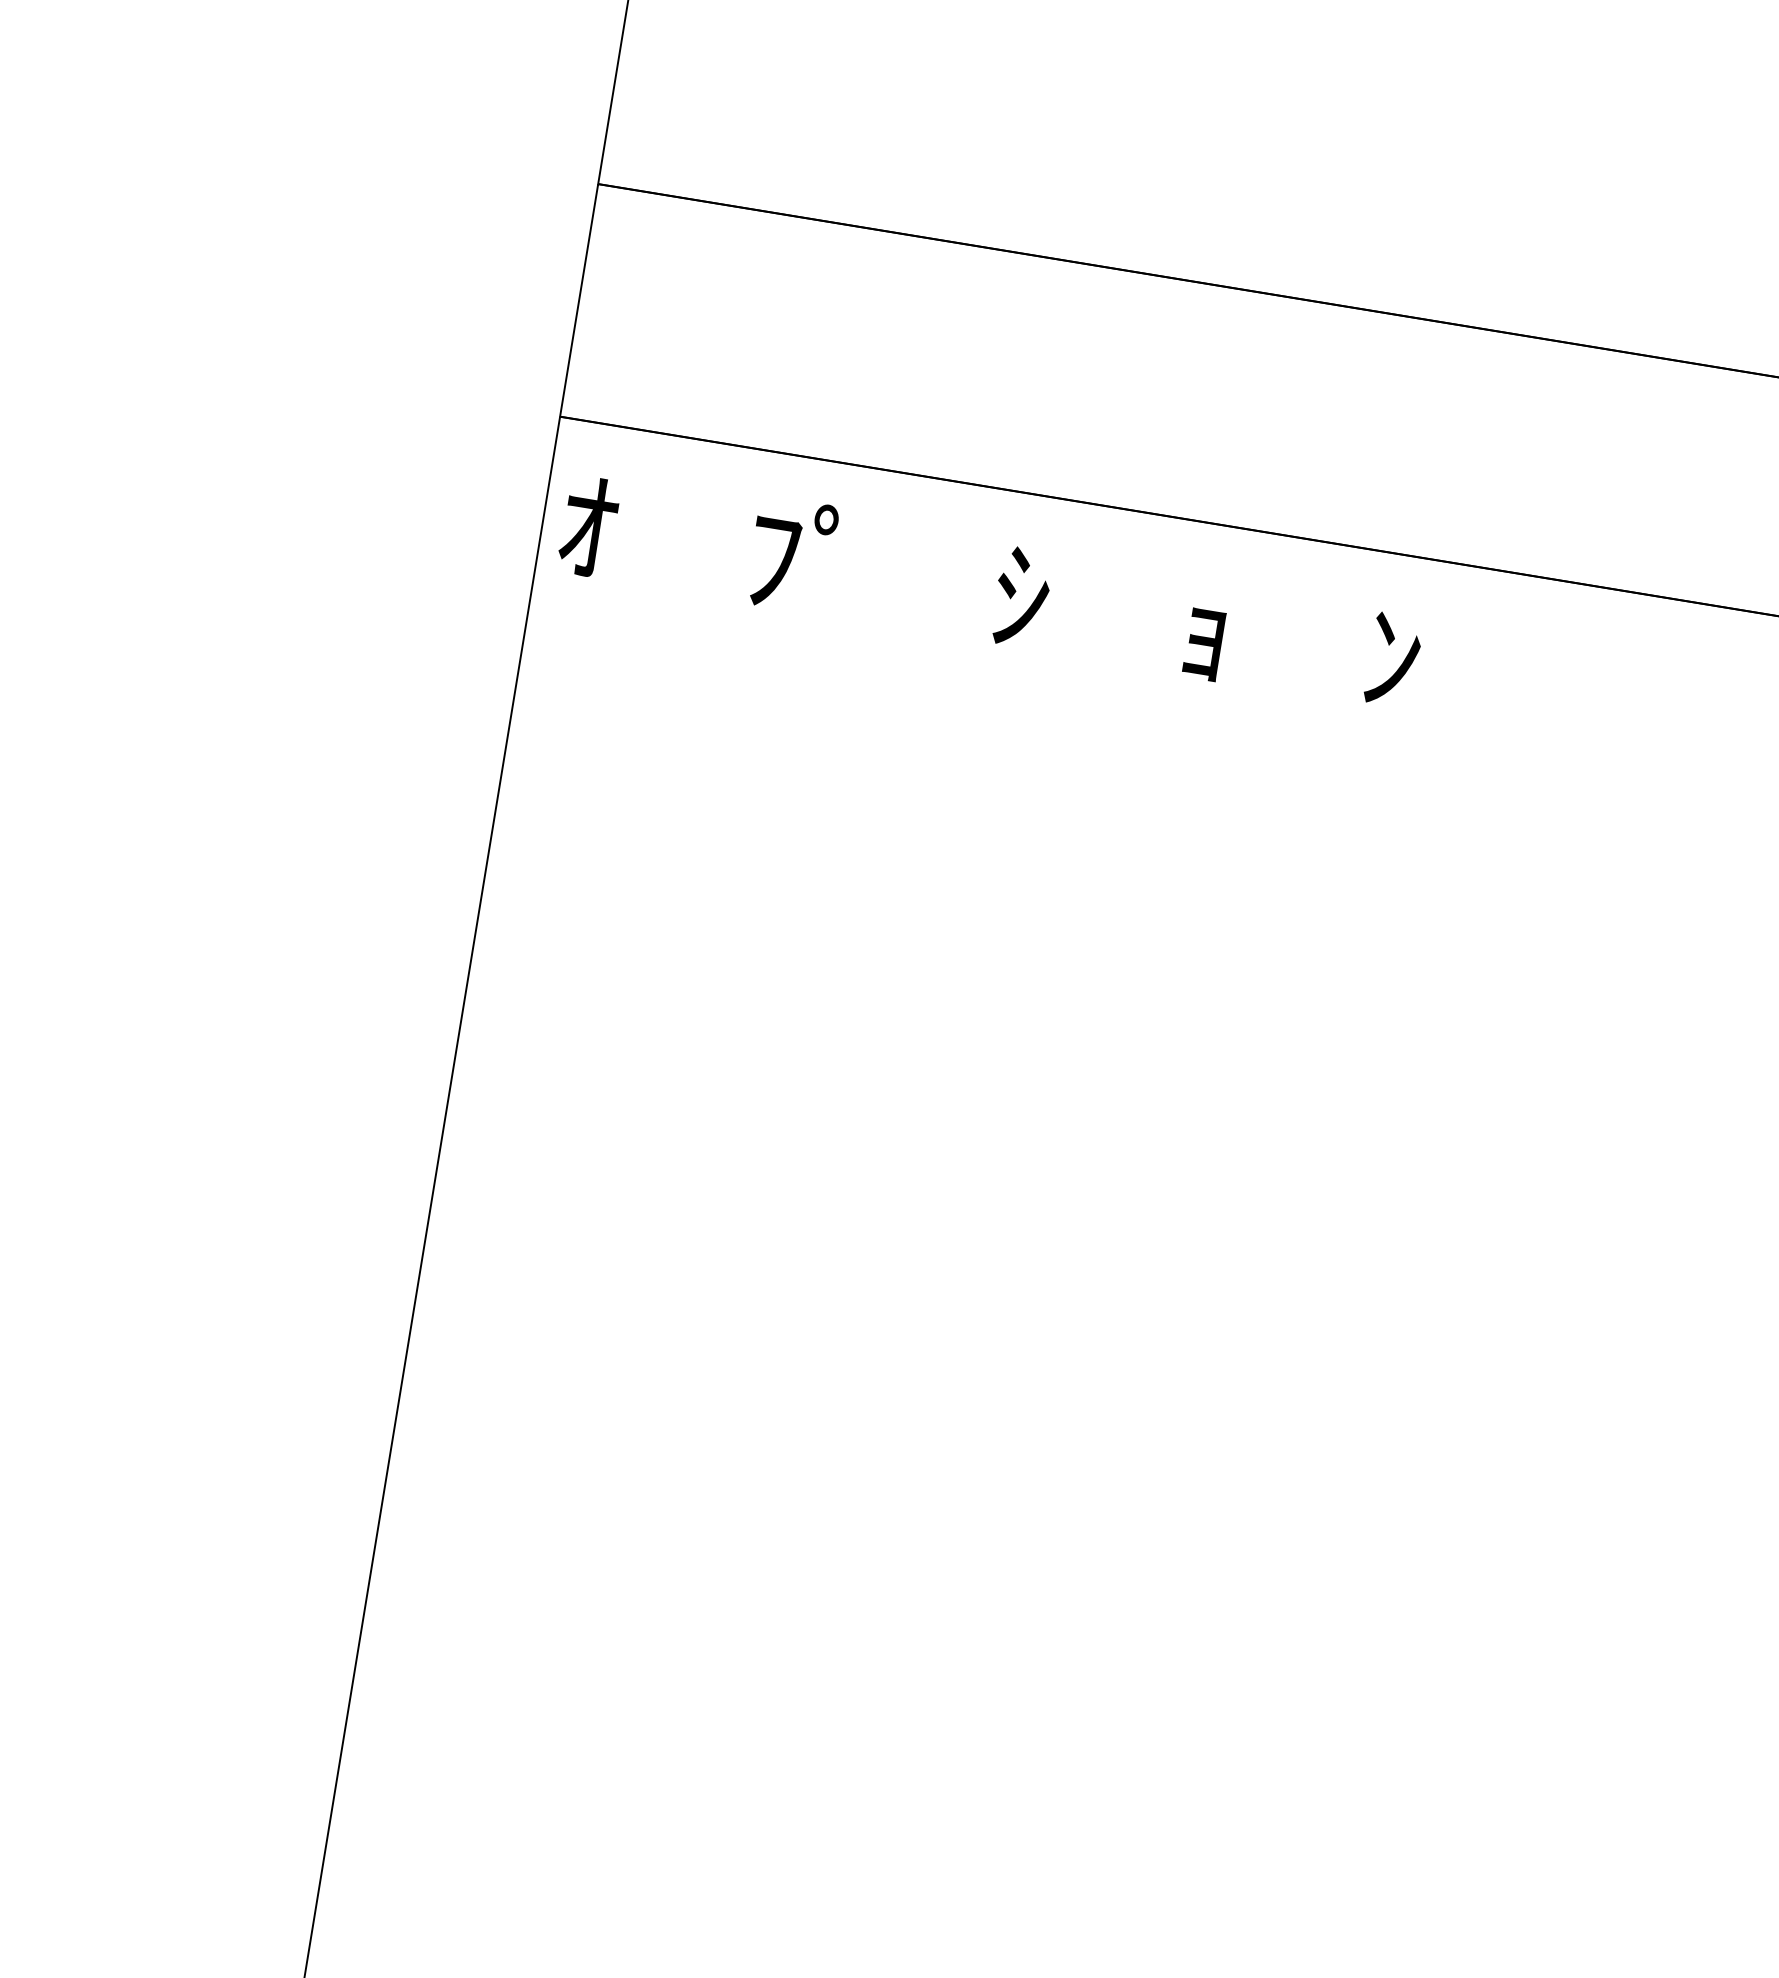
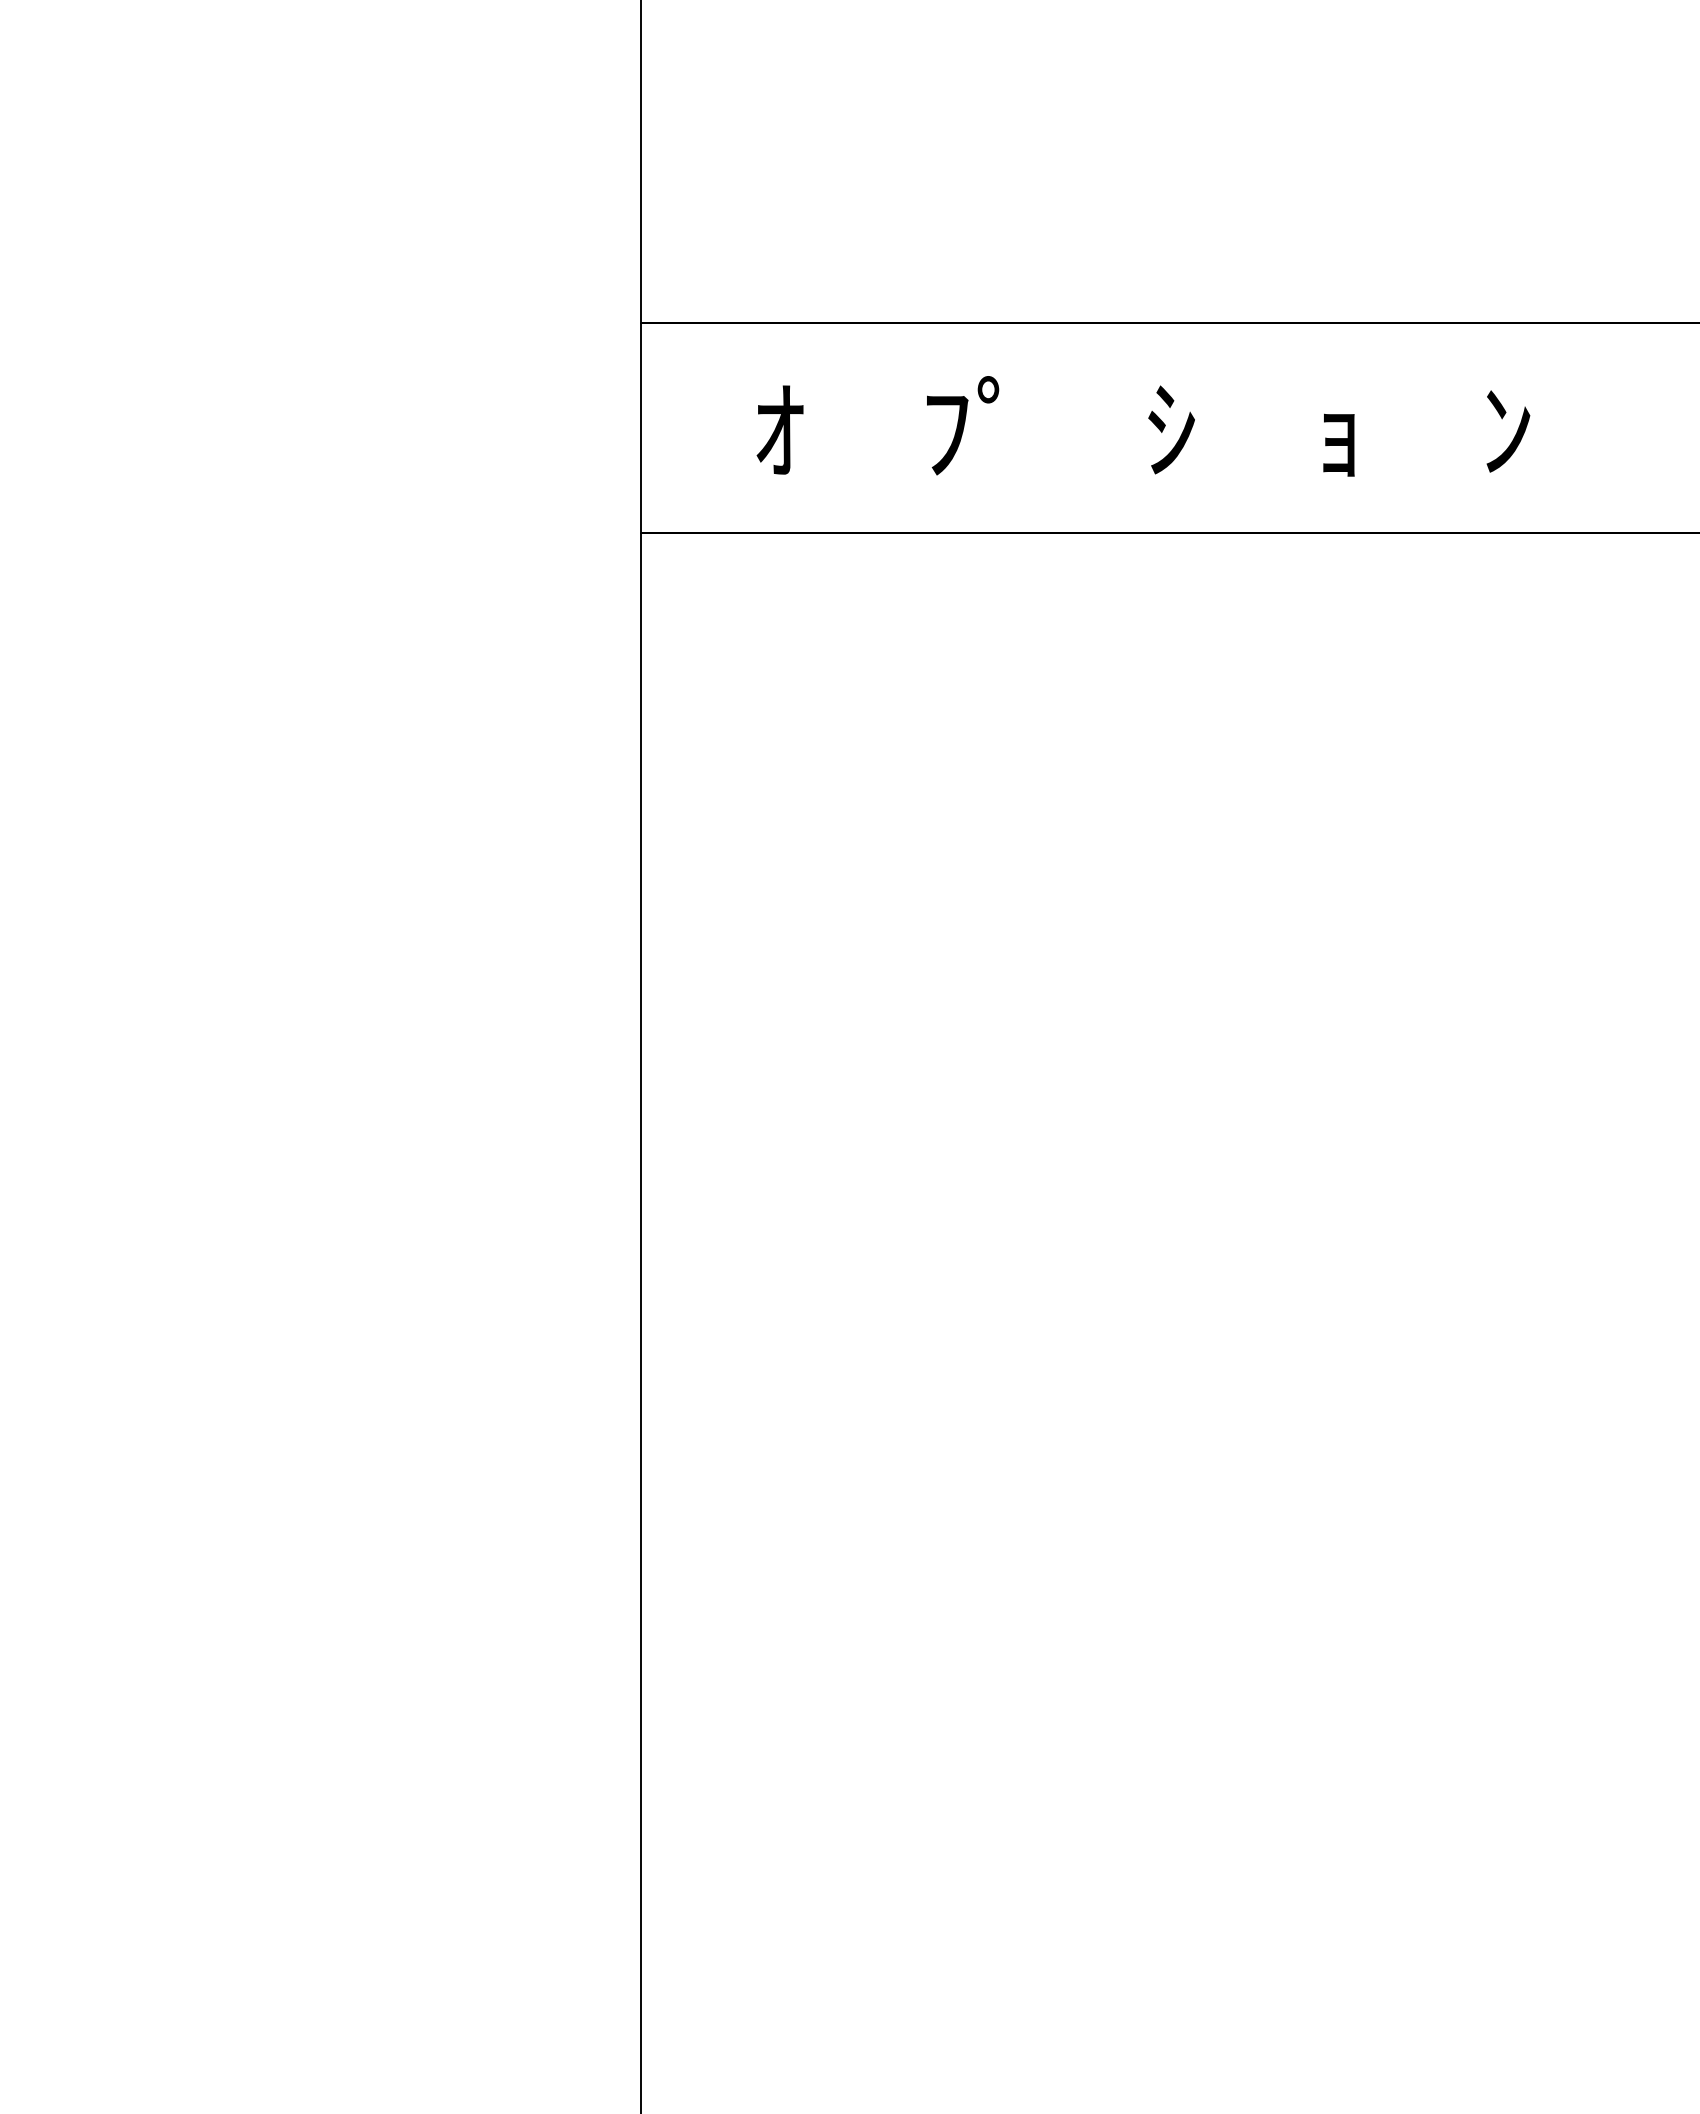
text: (991, 588) -> (1143, 426), moved

